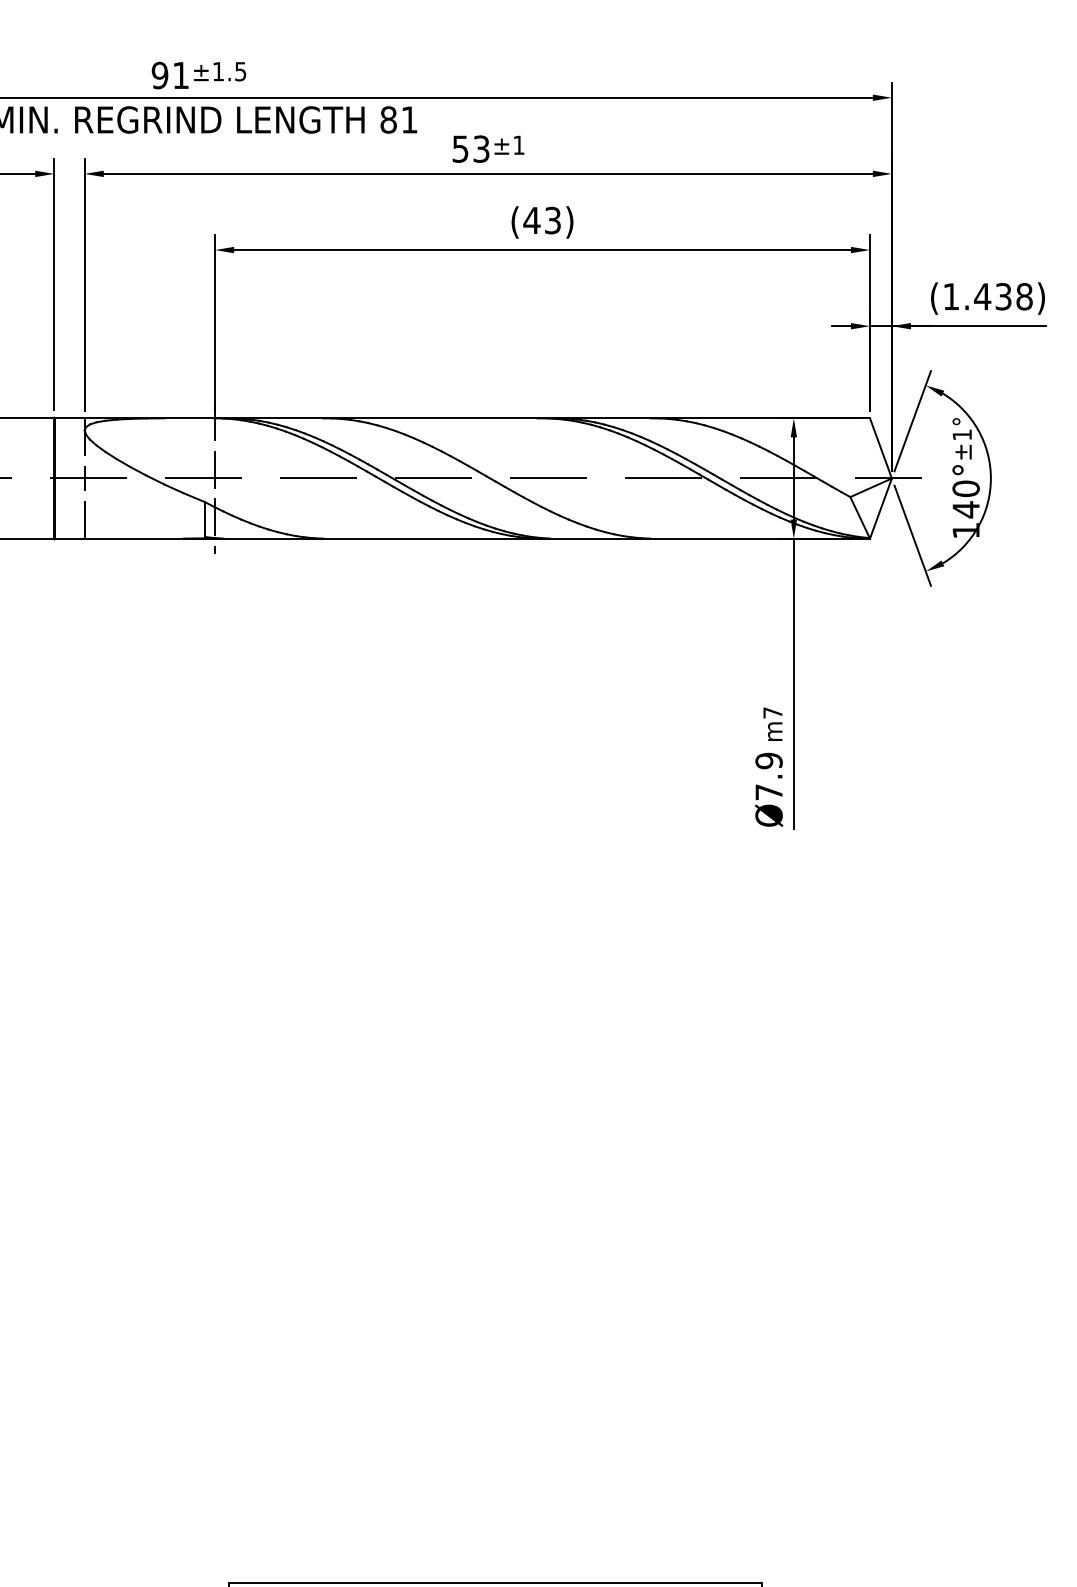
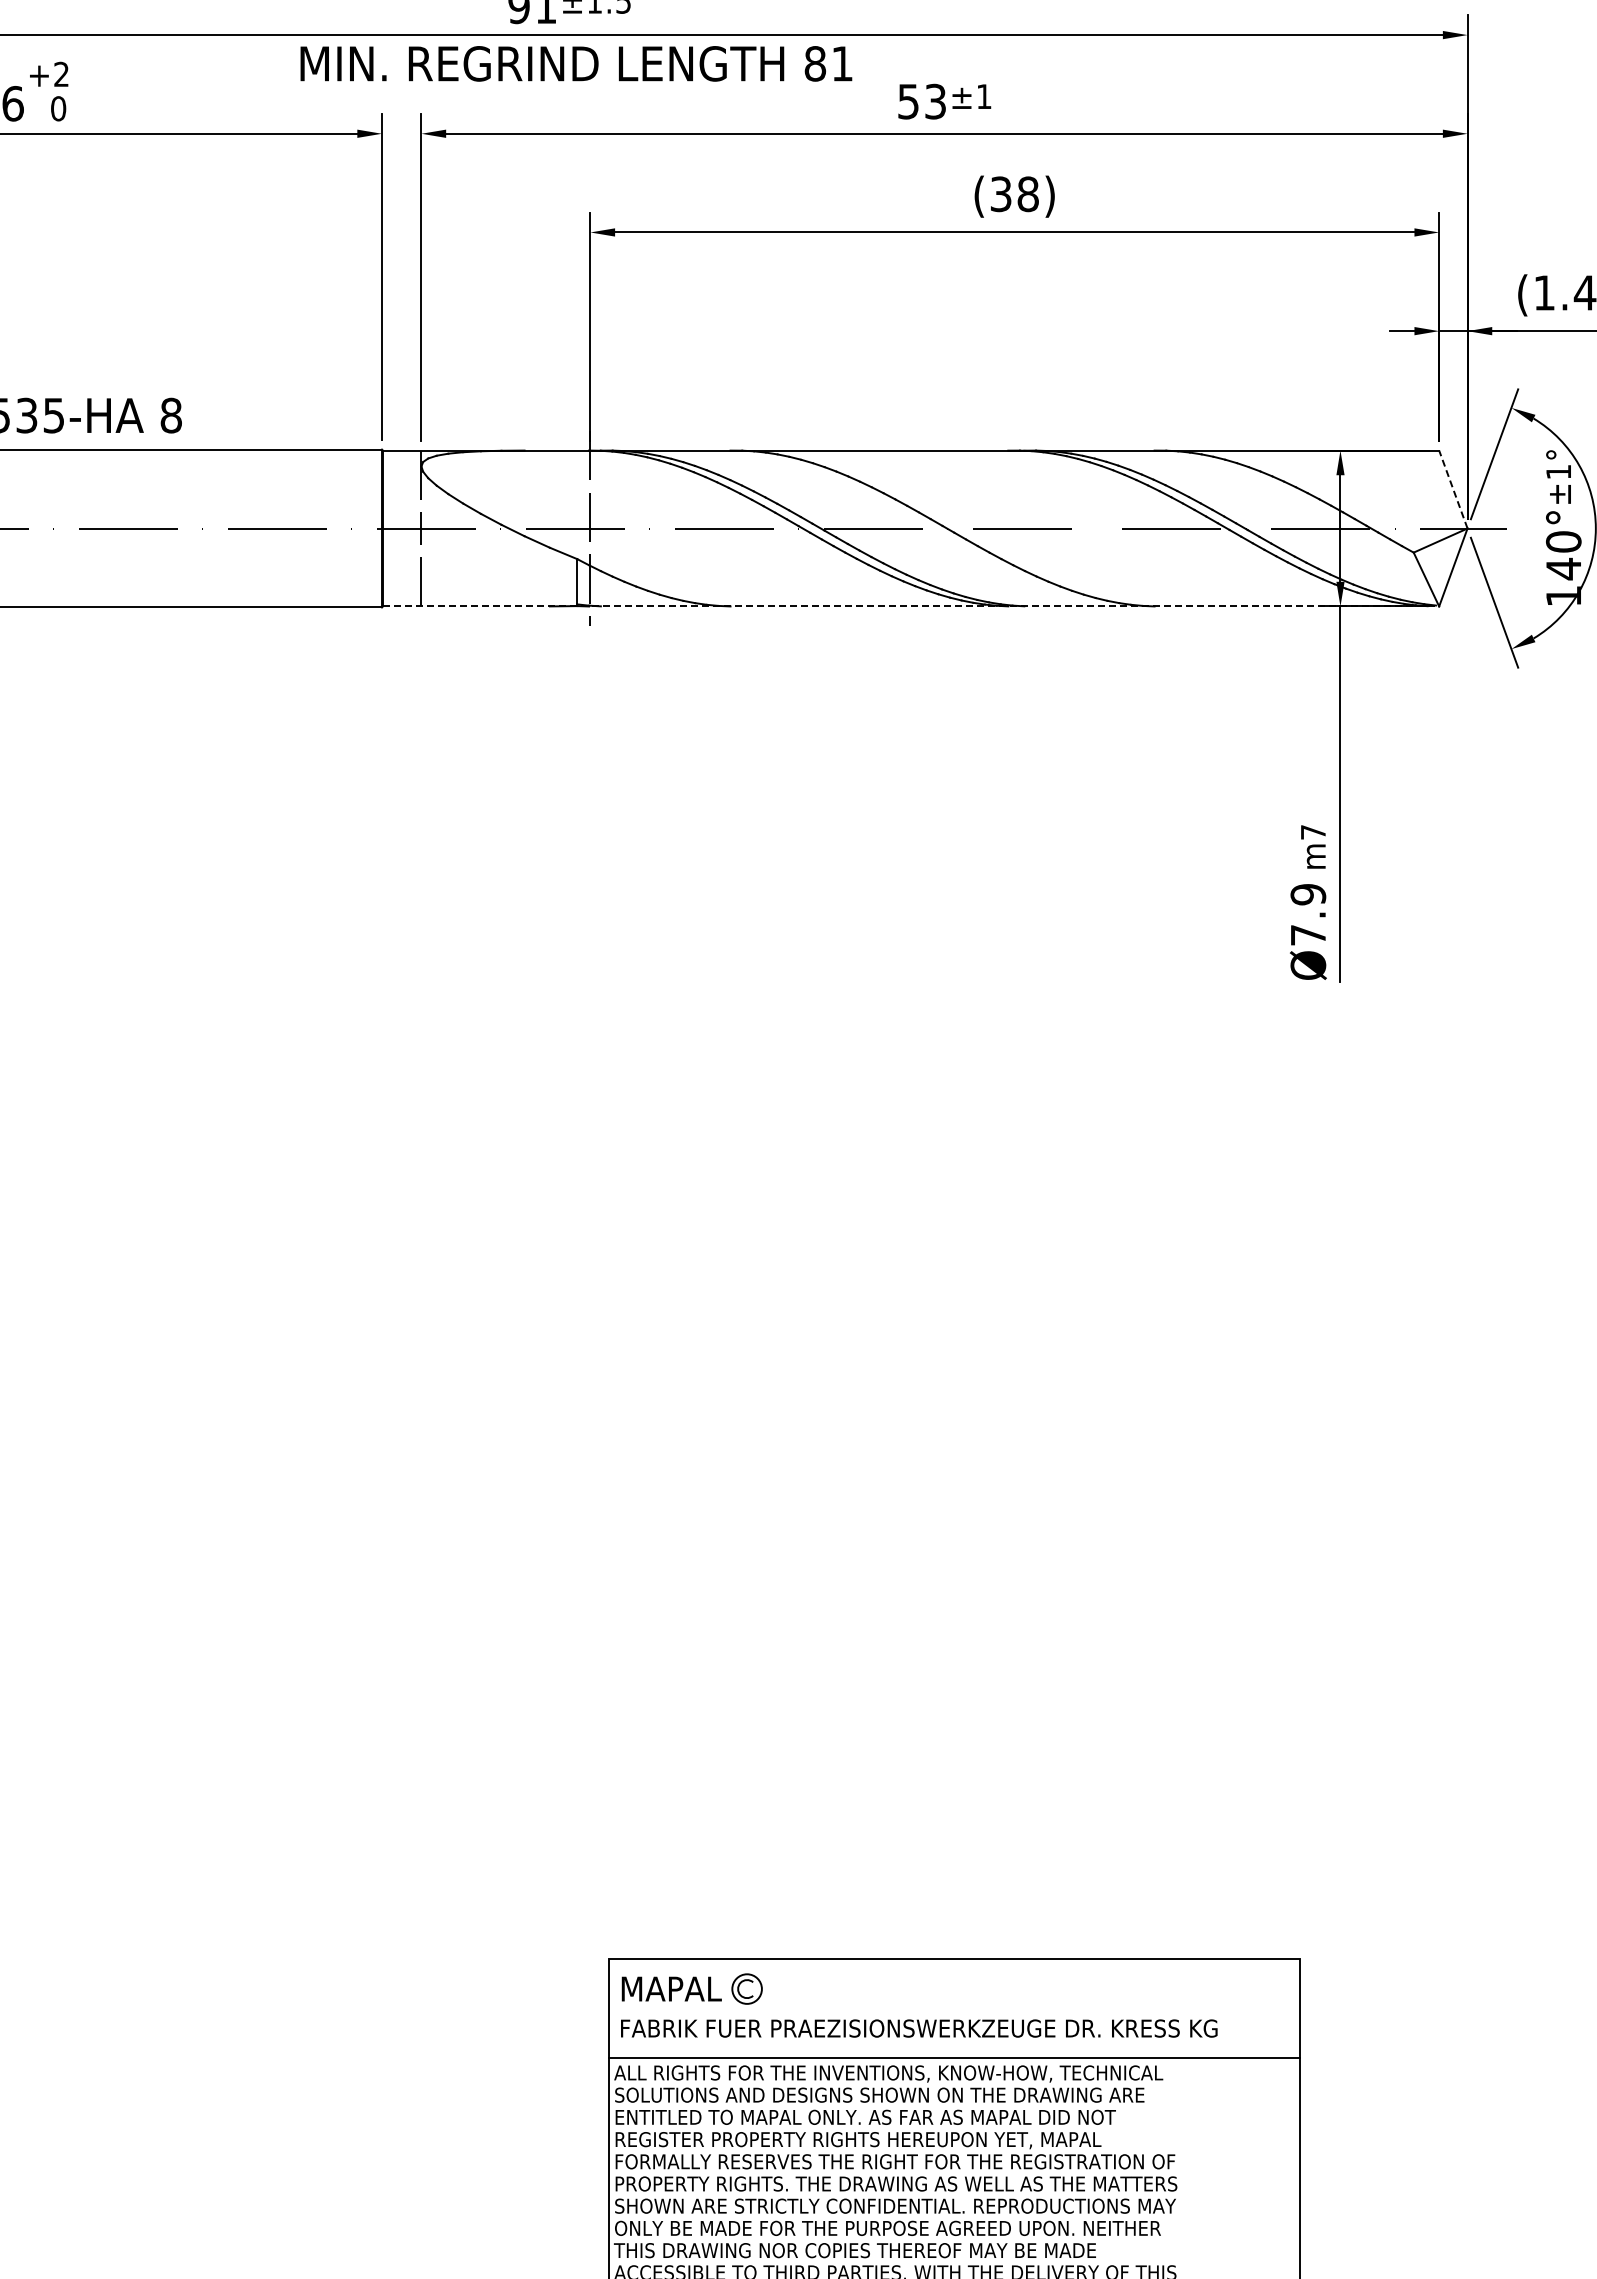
text: (541, 220) -> (1013, 194), (43) -> (38)
line: (881, 448) -> (1453, 489), solid -> dashed
line: (462, 538) -> (911, 606), solid -> dashed

